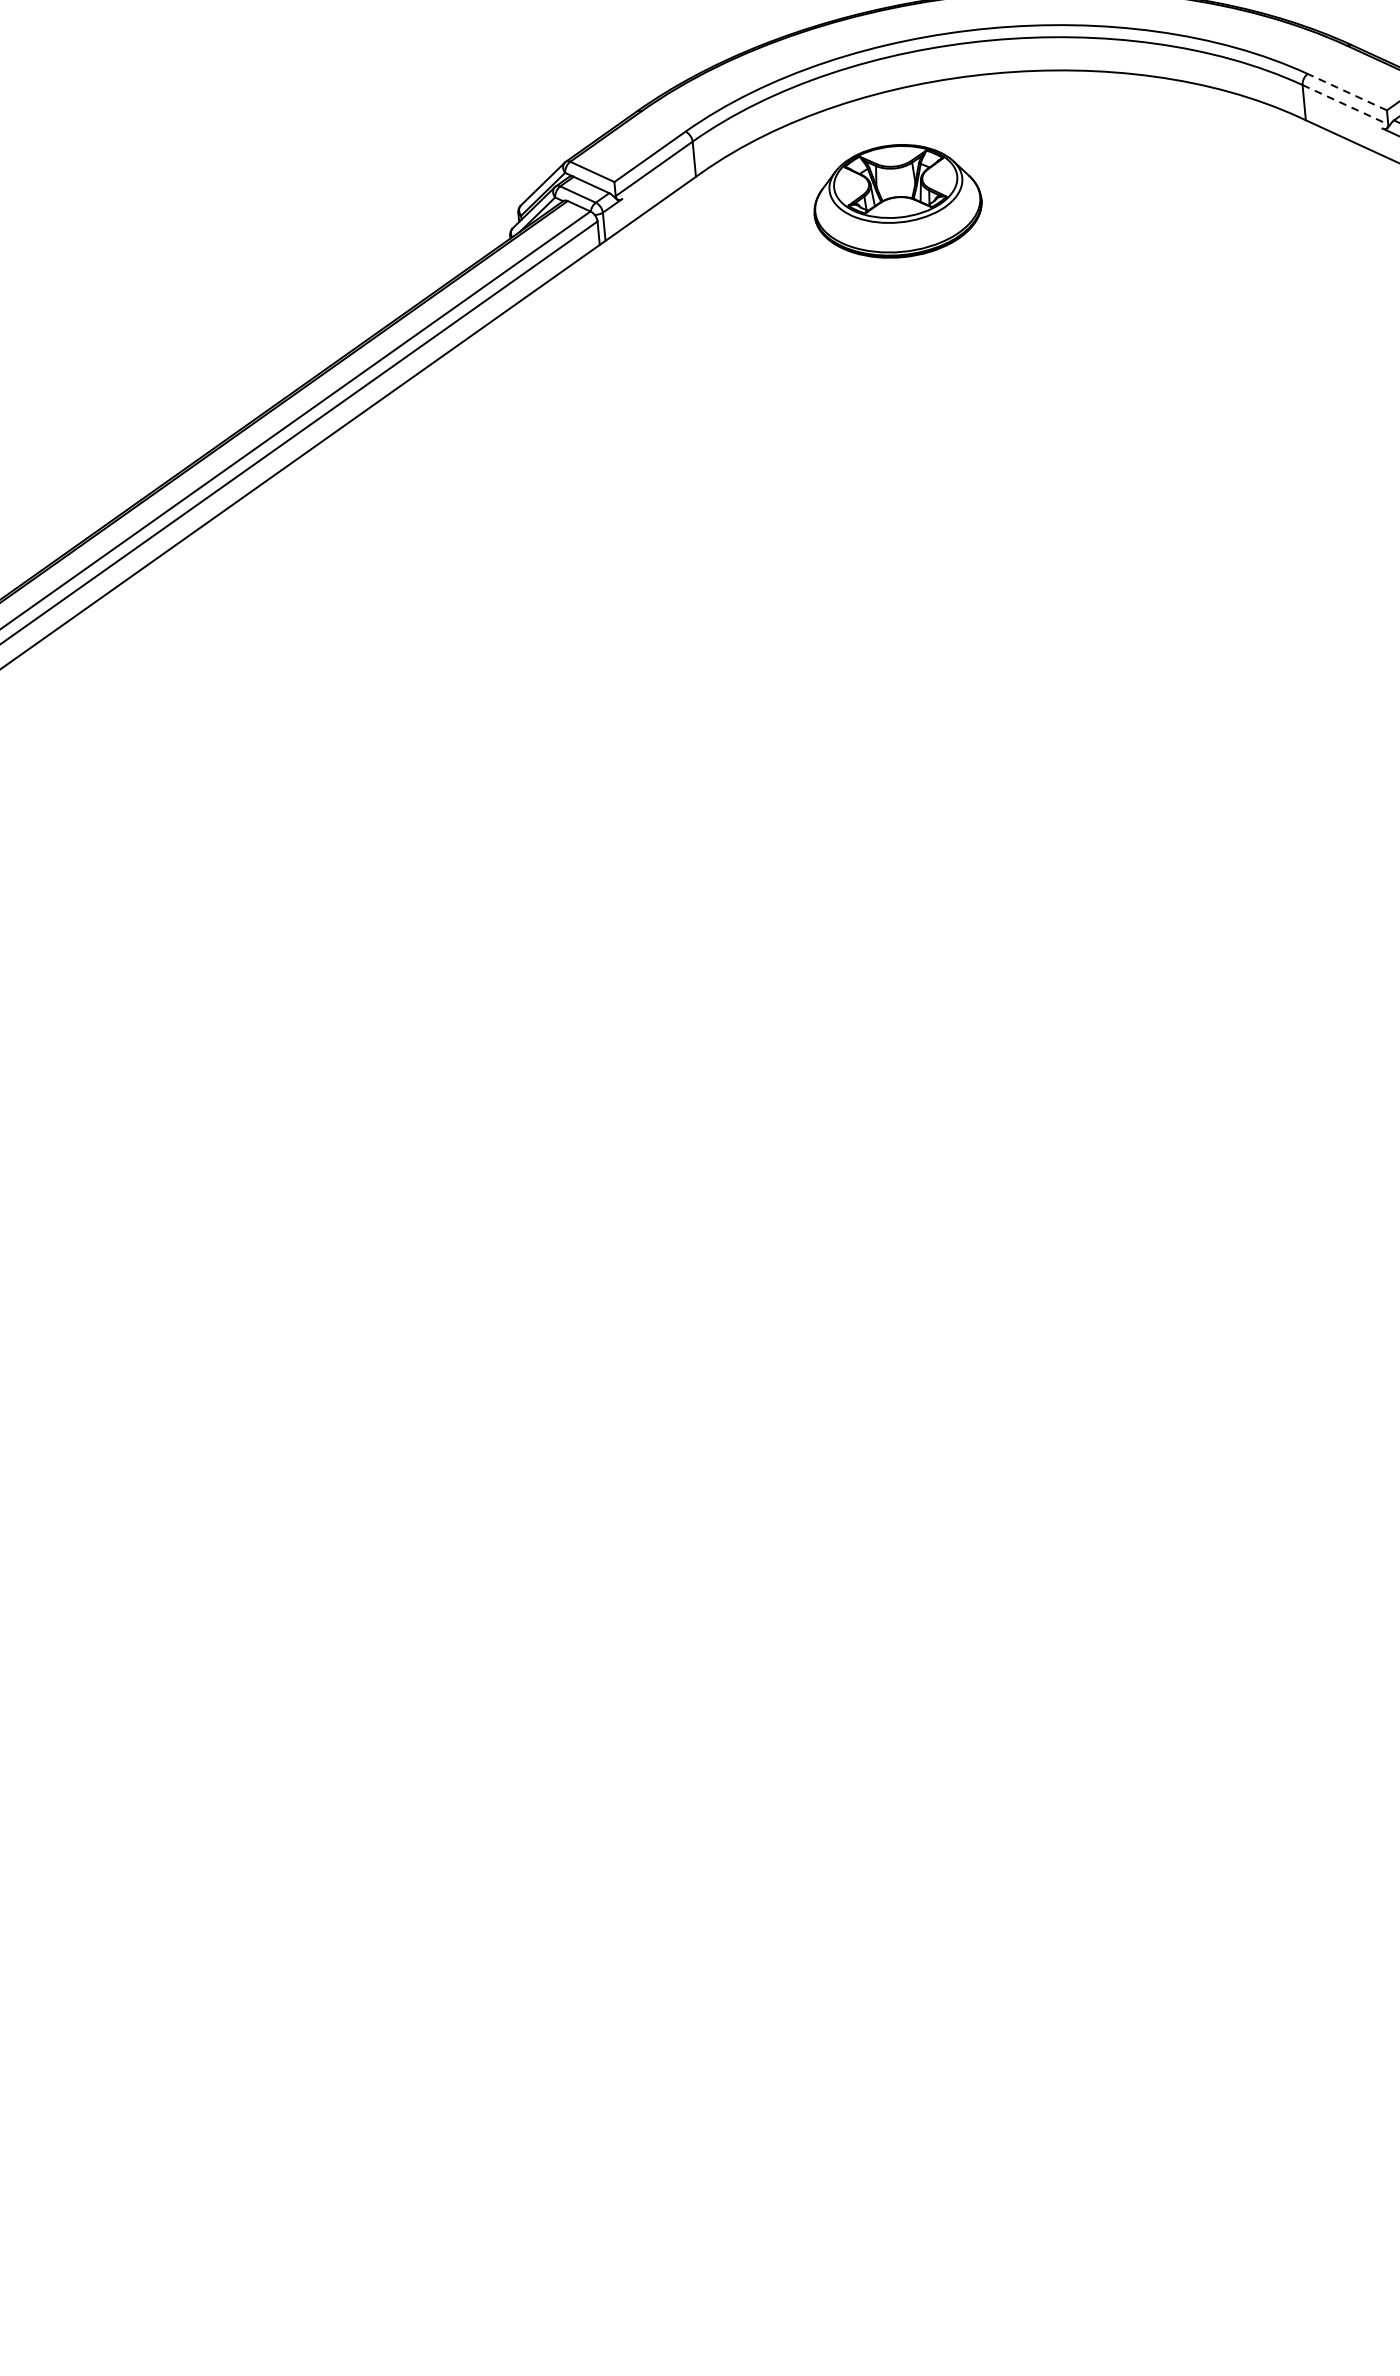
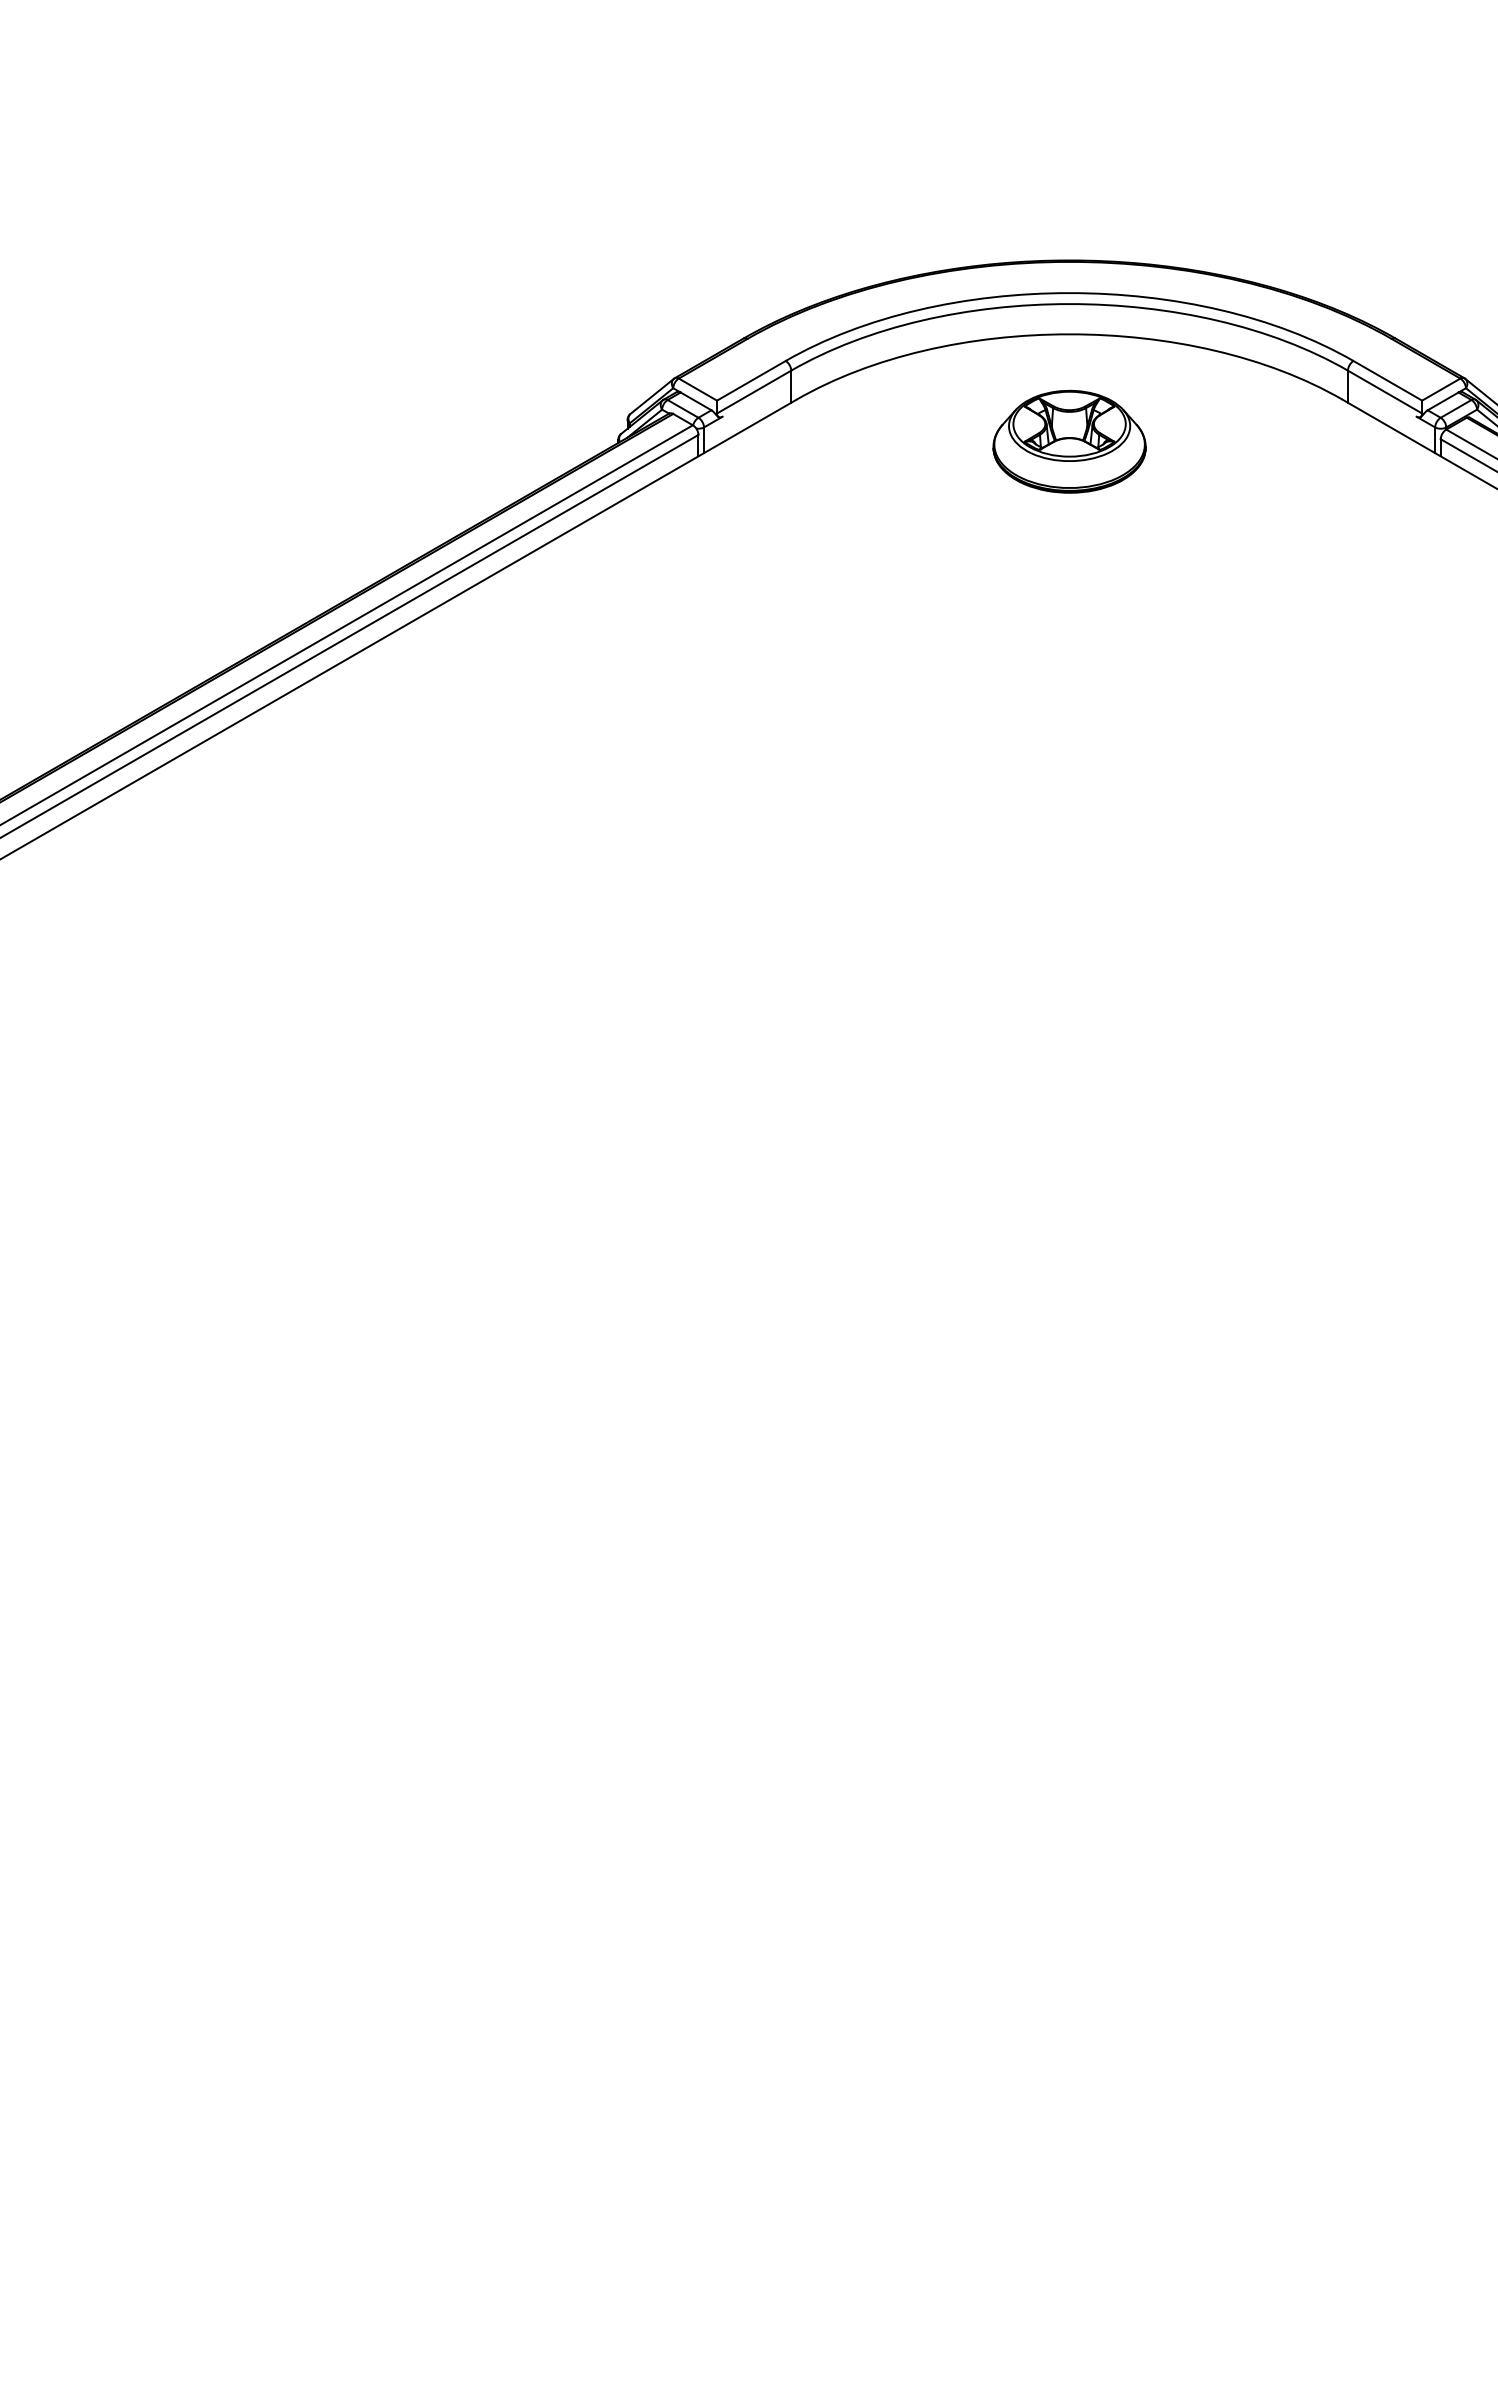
line: (1346, 91) -> (1387, 380), dashed -> solid
line: (1345, 105) -> (1385, 392), dashed -> solid
part: (897, 200) -> (1069, 441), moved

